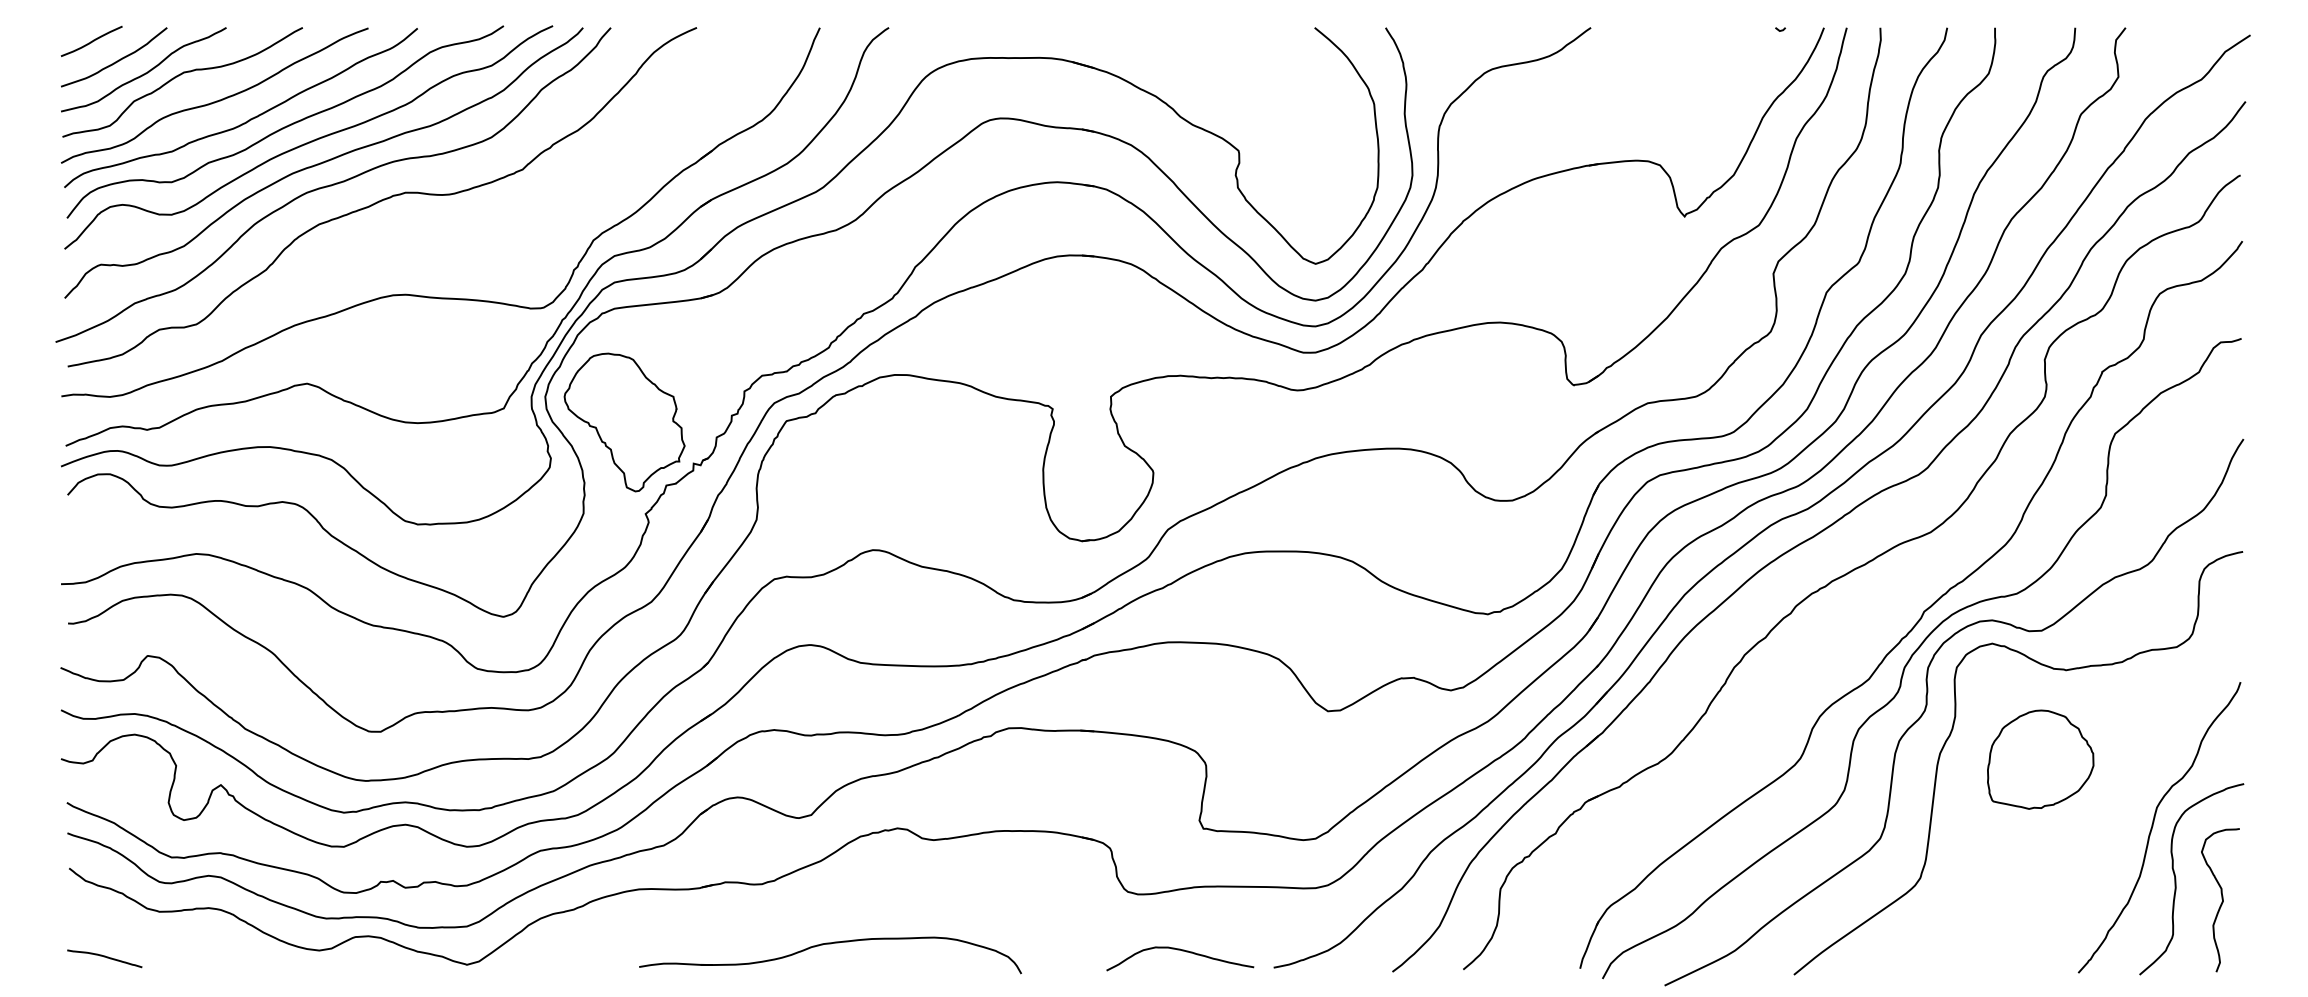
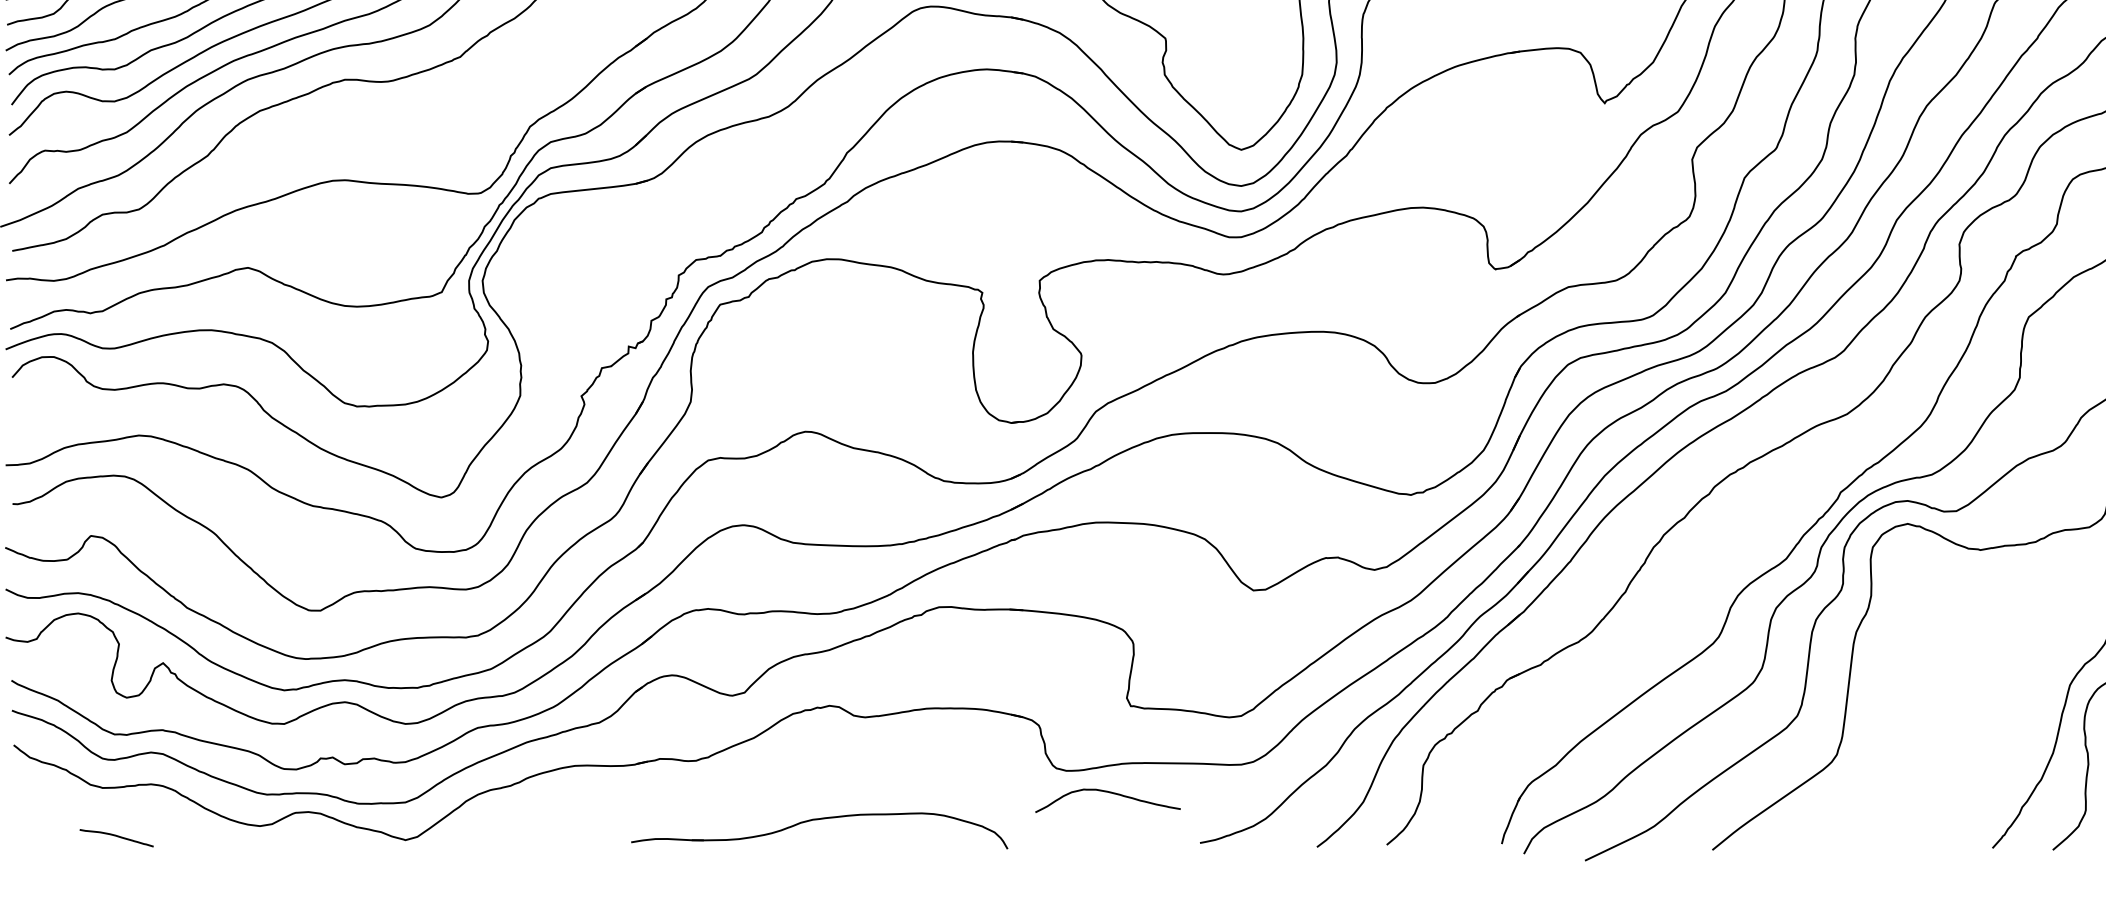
part: (624, 422) -> (560, 306), removed
part: (2040, 759) -> (1955, 637), removed
part: (830, 944) -> (819, 820), moved
curve: (1182, 951) -> (1110, 793), moved
curve: (104, 957) -> (116, 836), moved

